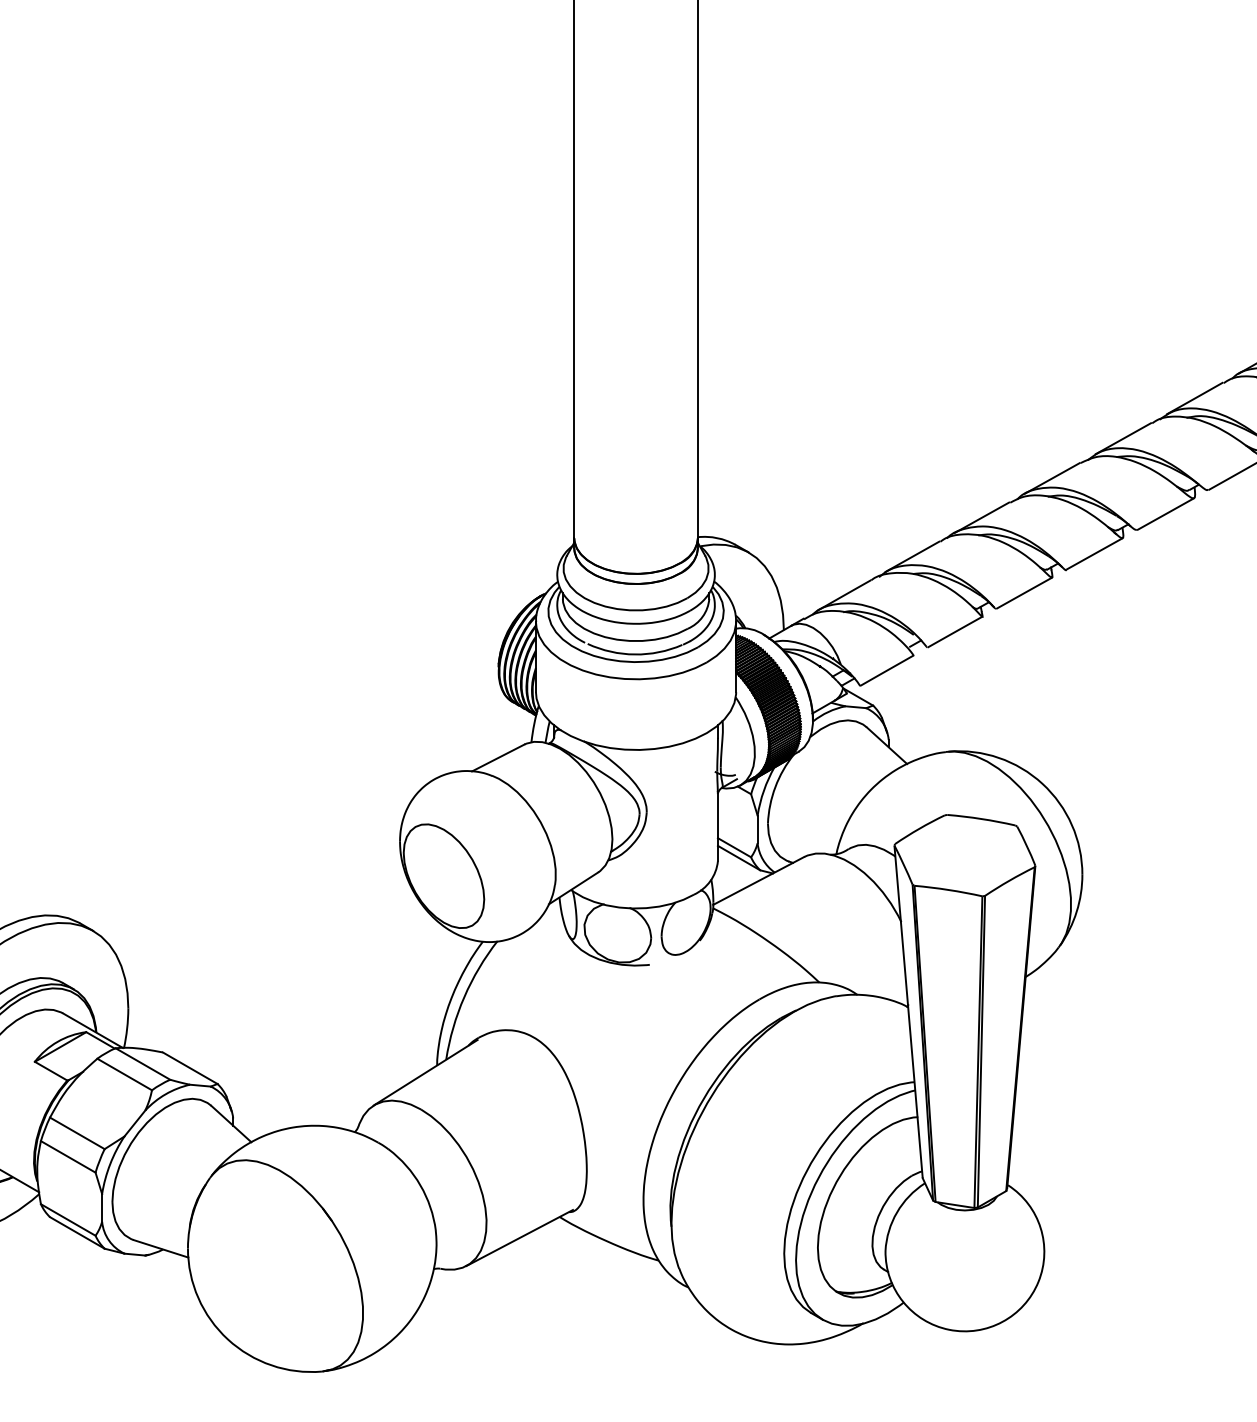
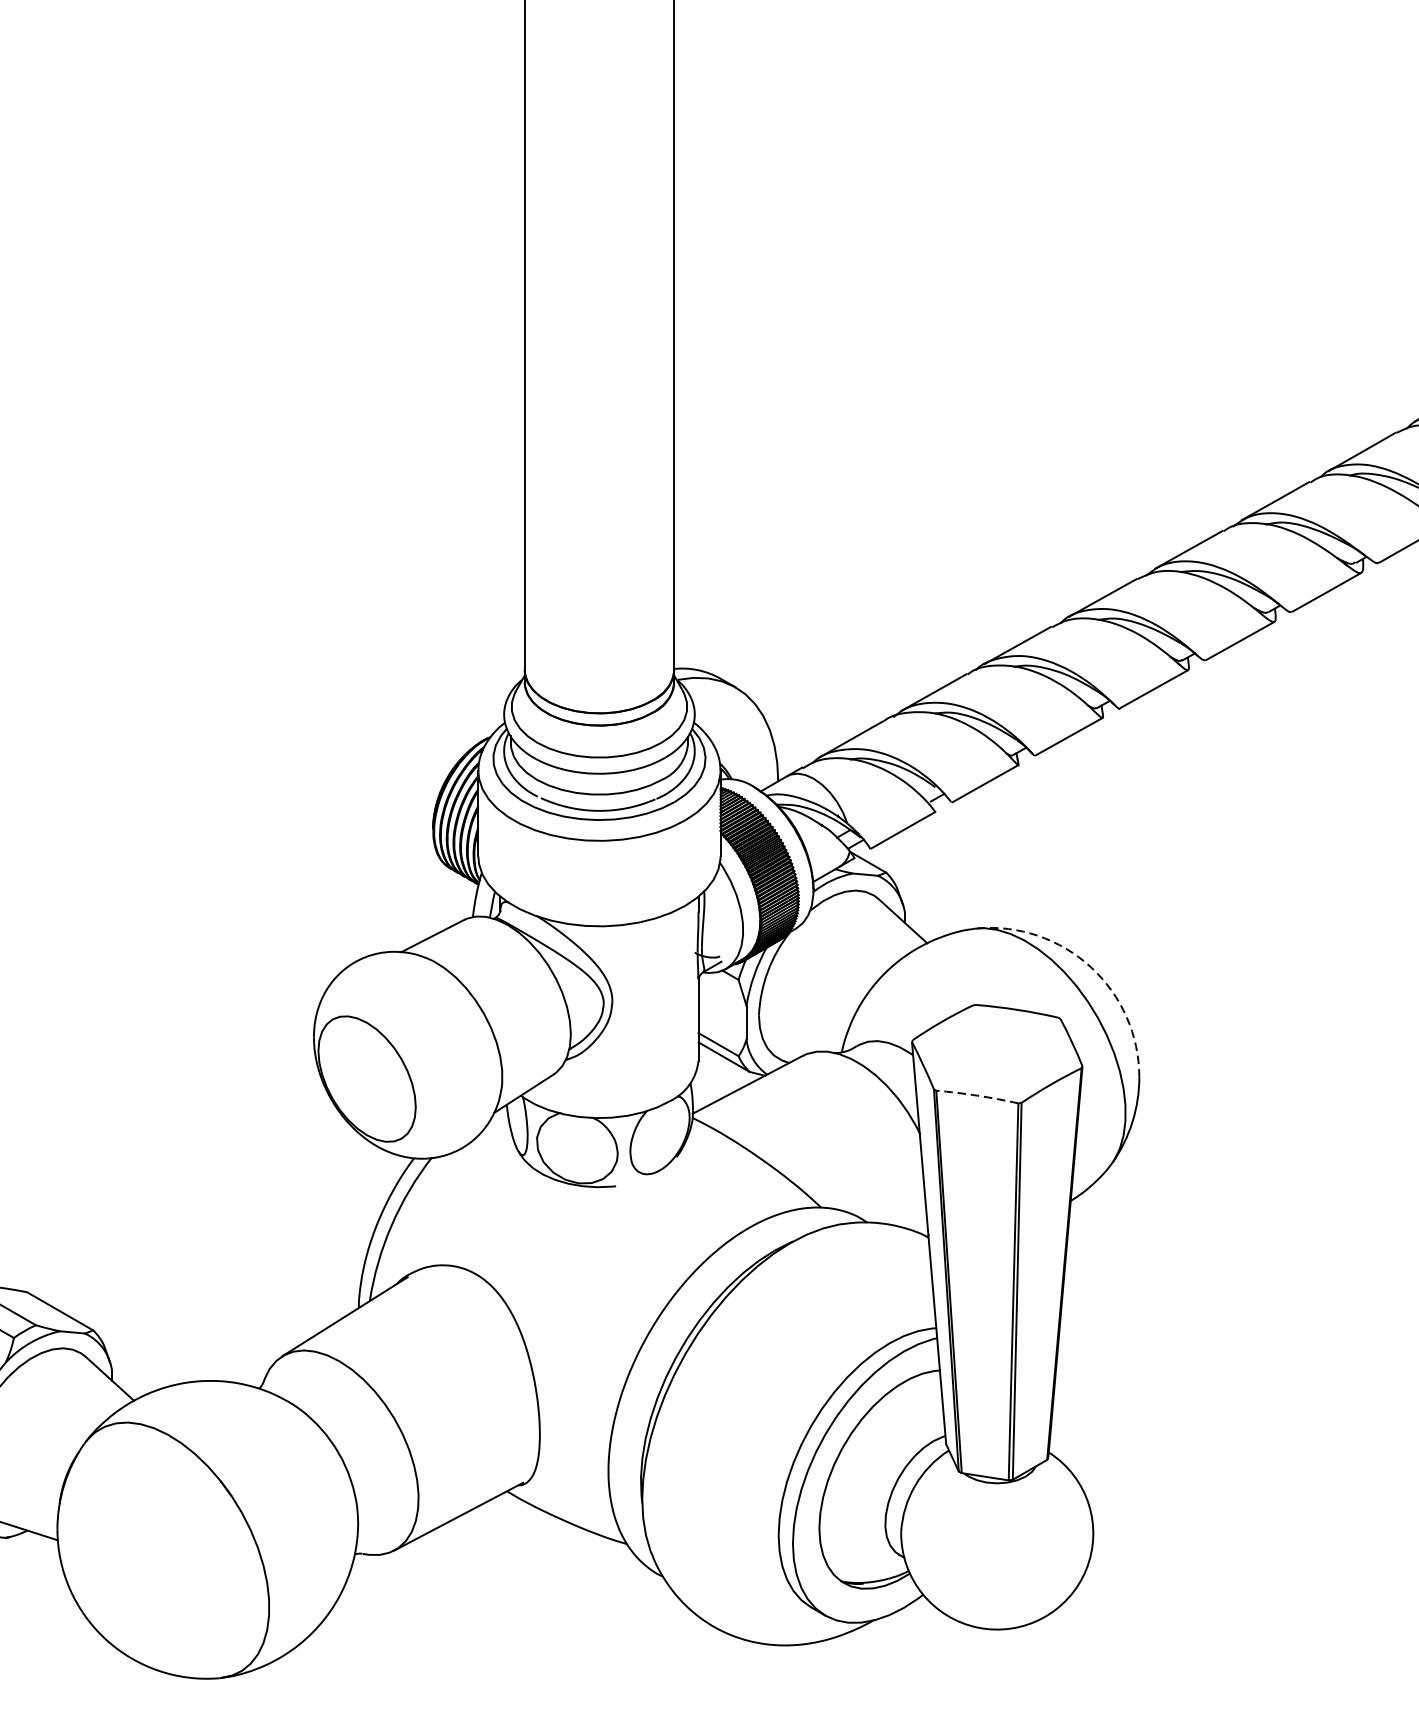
arc: (1042, 783) -> (1091, 966), solid -> dashed
arc: (948, 889) -> (977, 1095), solid -> dashed

